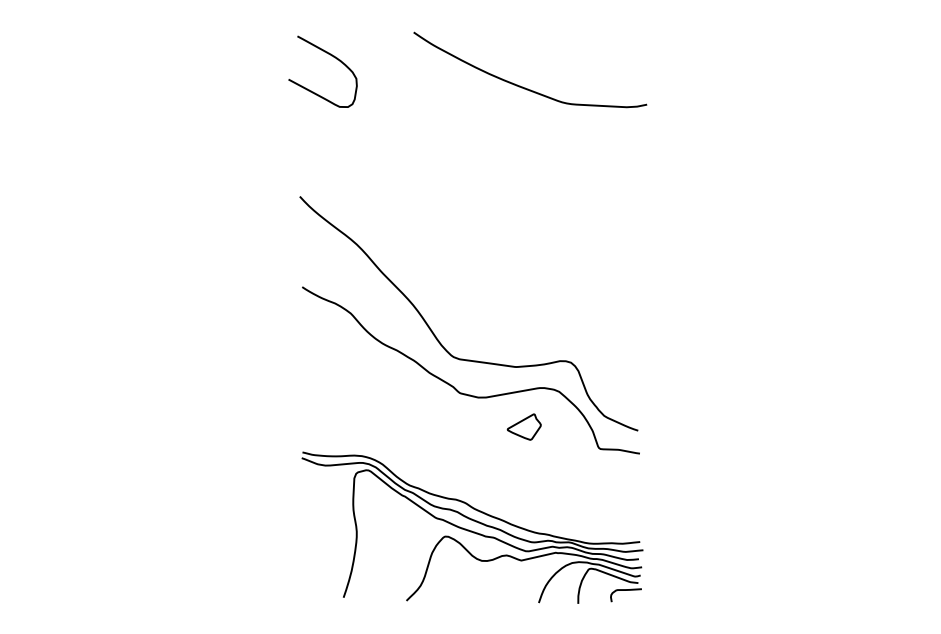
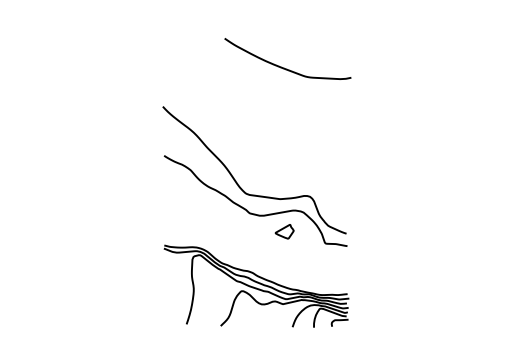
curve: (332, 58) -> (180, 31), removed
curve: (523, 85) -> (284, 67), moved

